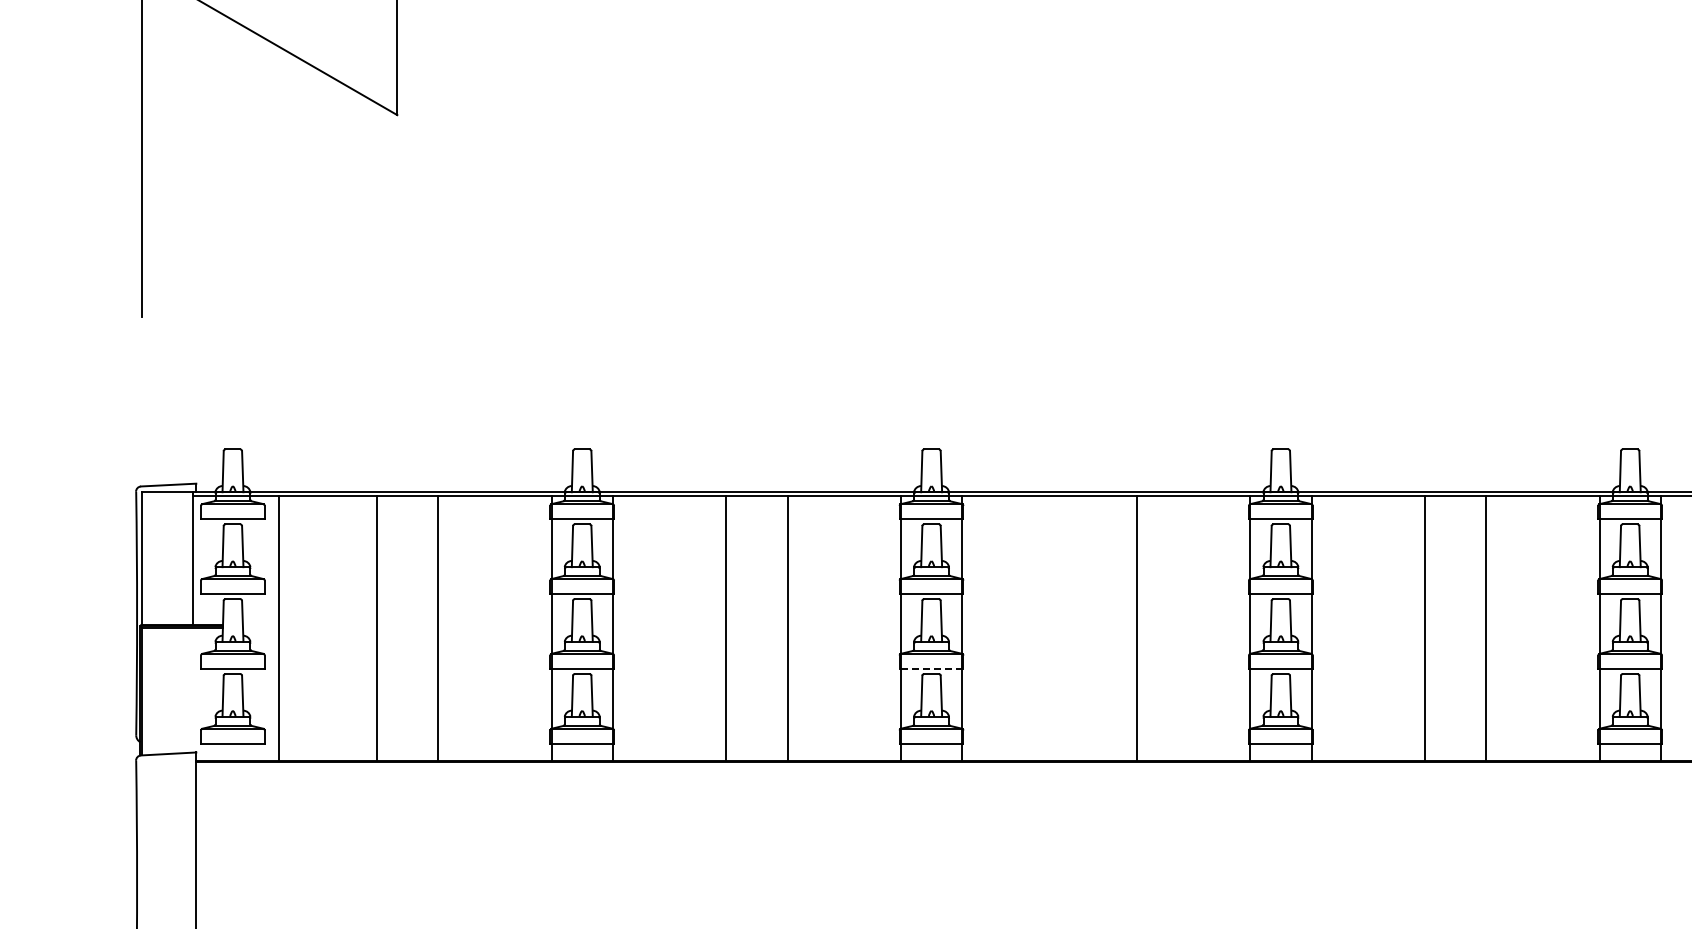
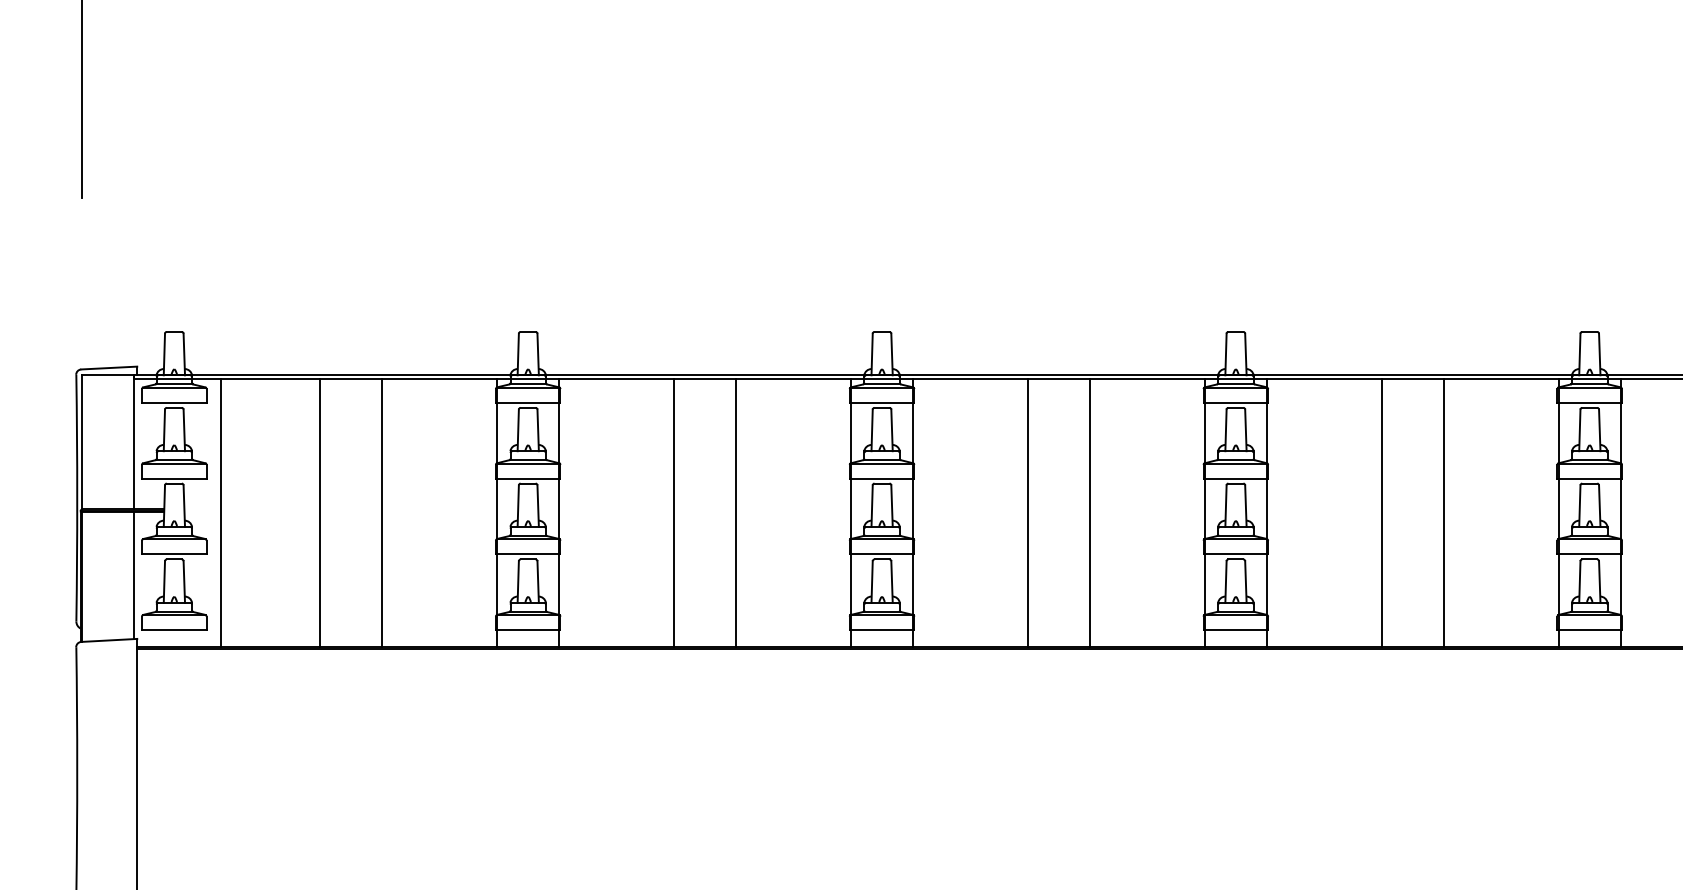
line: (1075, 628) -> (1027, 513), added
line: (931, 668) -> (881, 553), dashed -> solid
line: (192, 689) -> (133, 575), added

